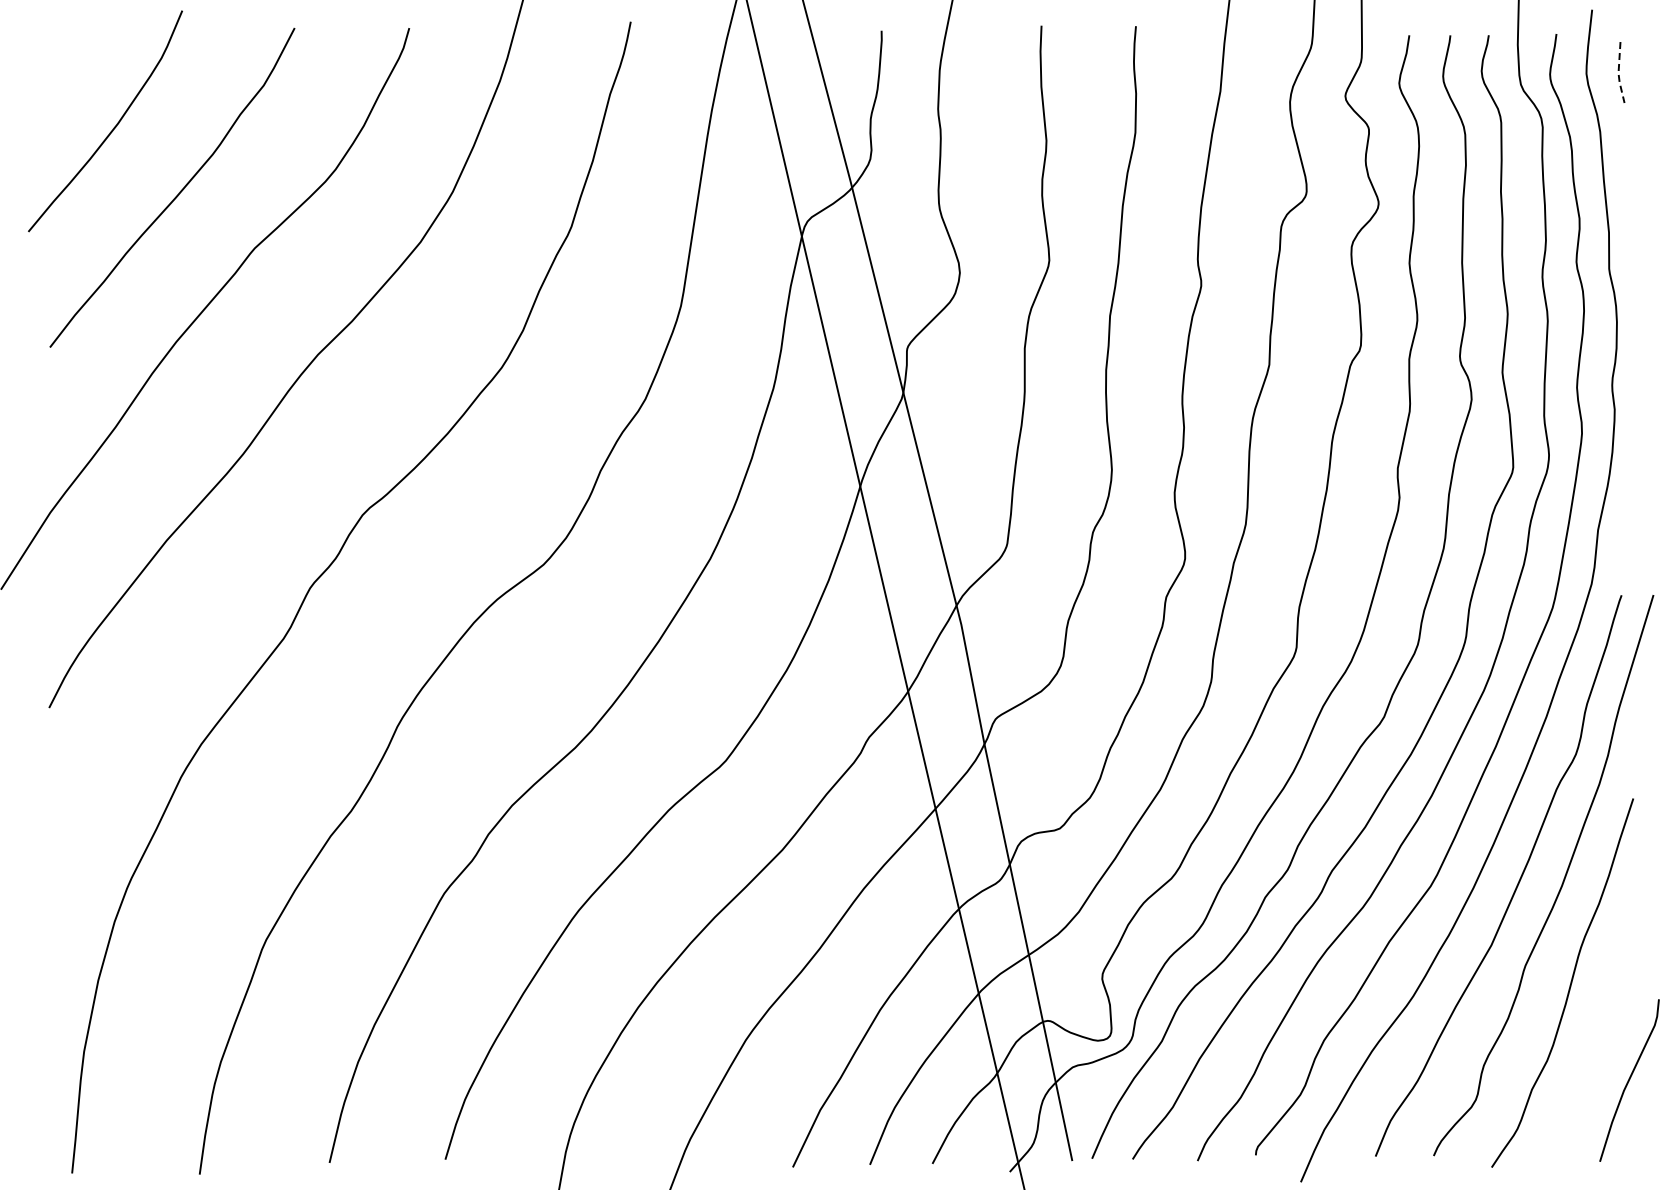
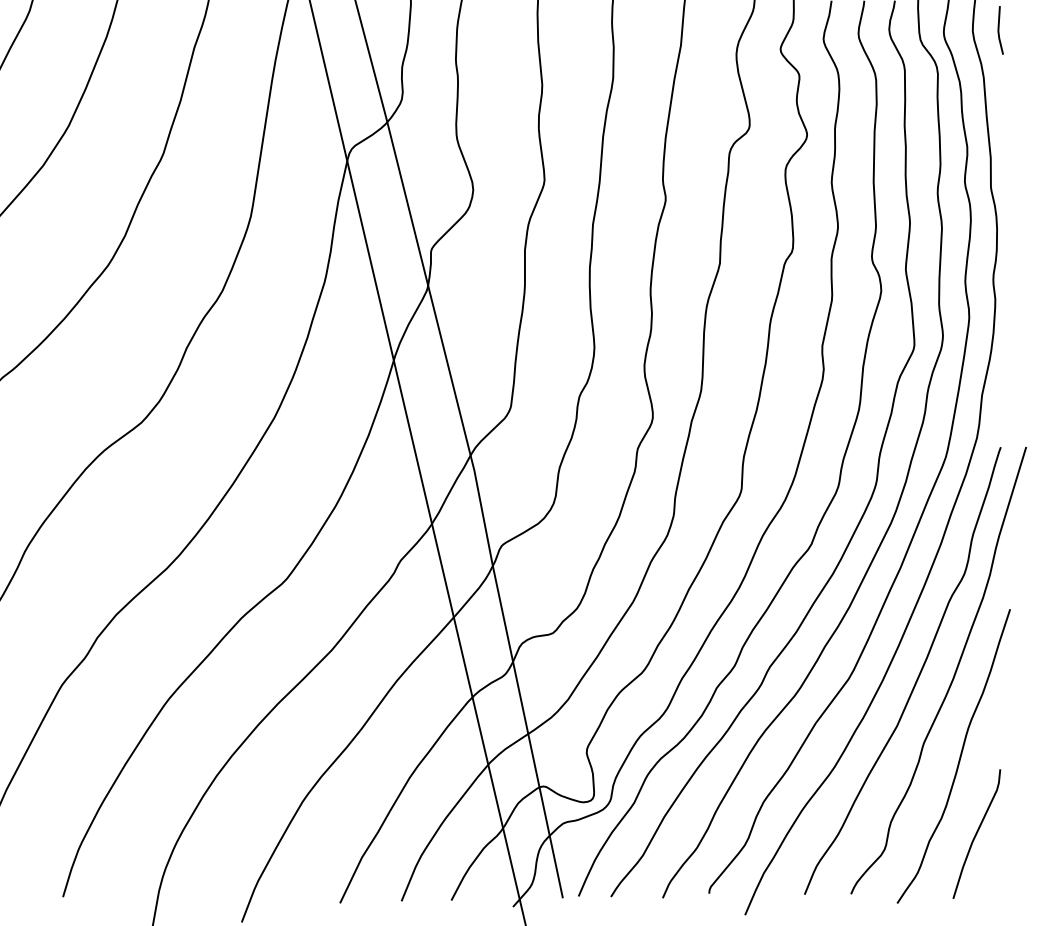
line: (1618, 73) -> (998, 31), dashed -> solid
curve: (1629, 1080) -> (976, 834), moved

